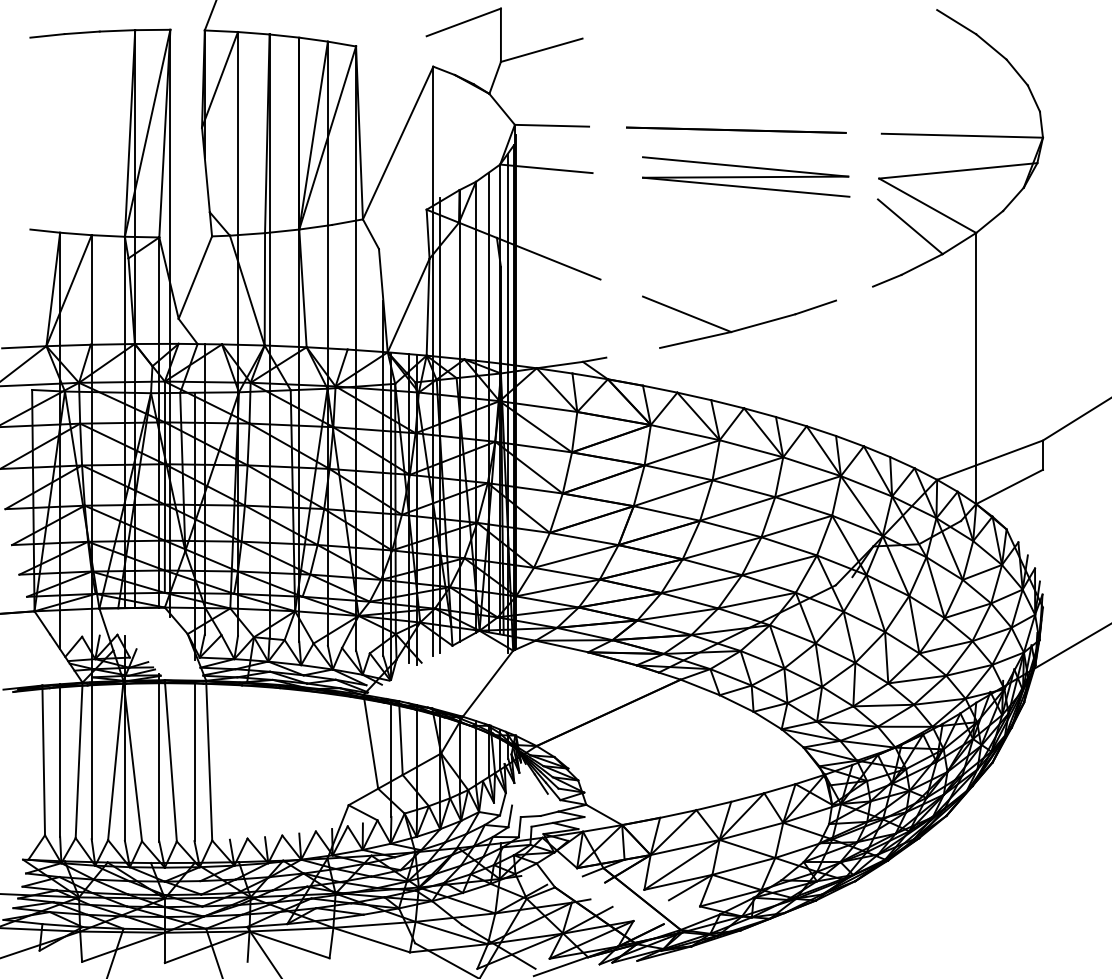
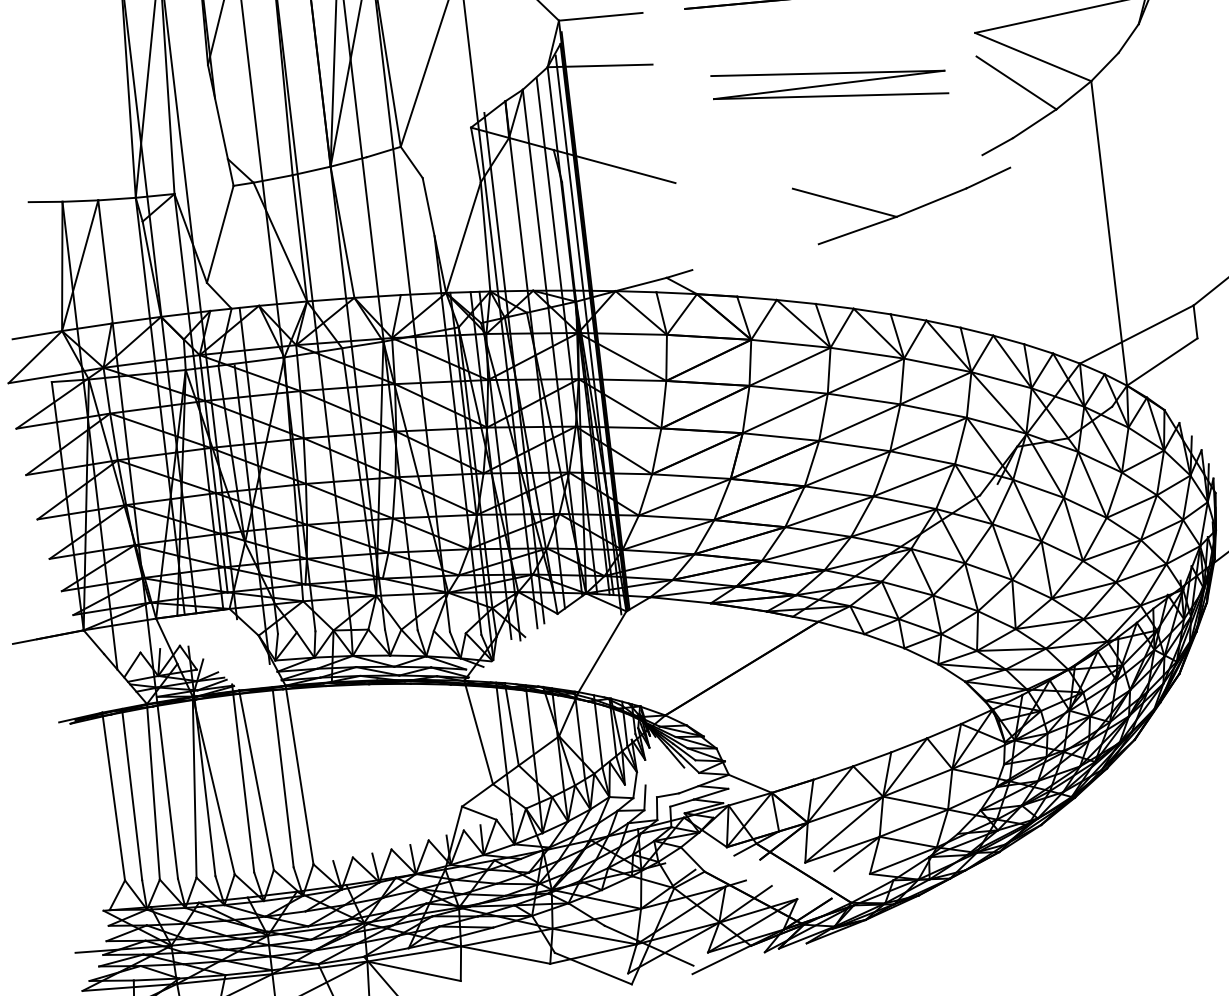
part: (746, 176) -> (830, 84), moved
part: (739, 328) -> (905, 211), moved

